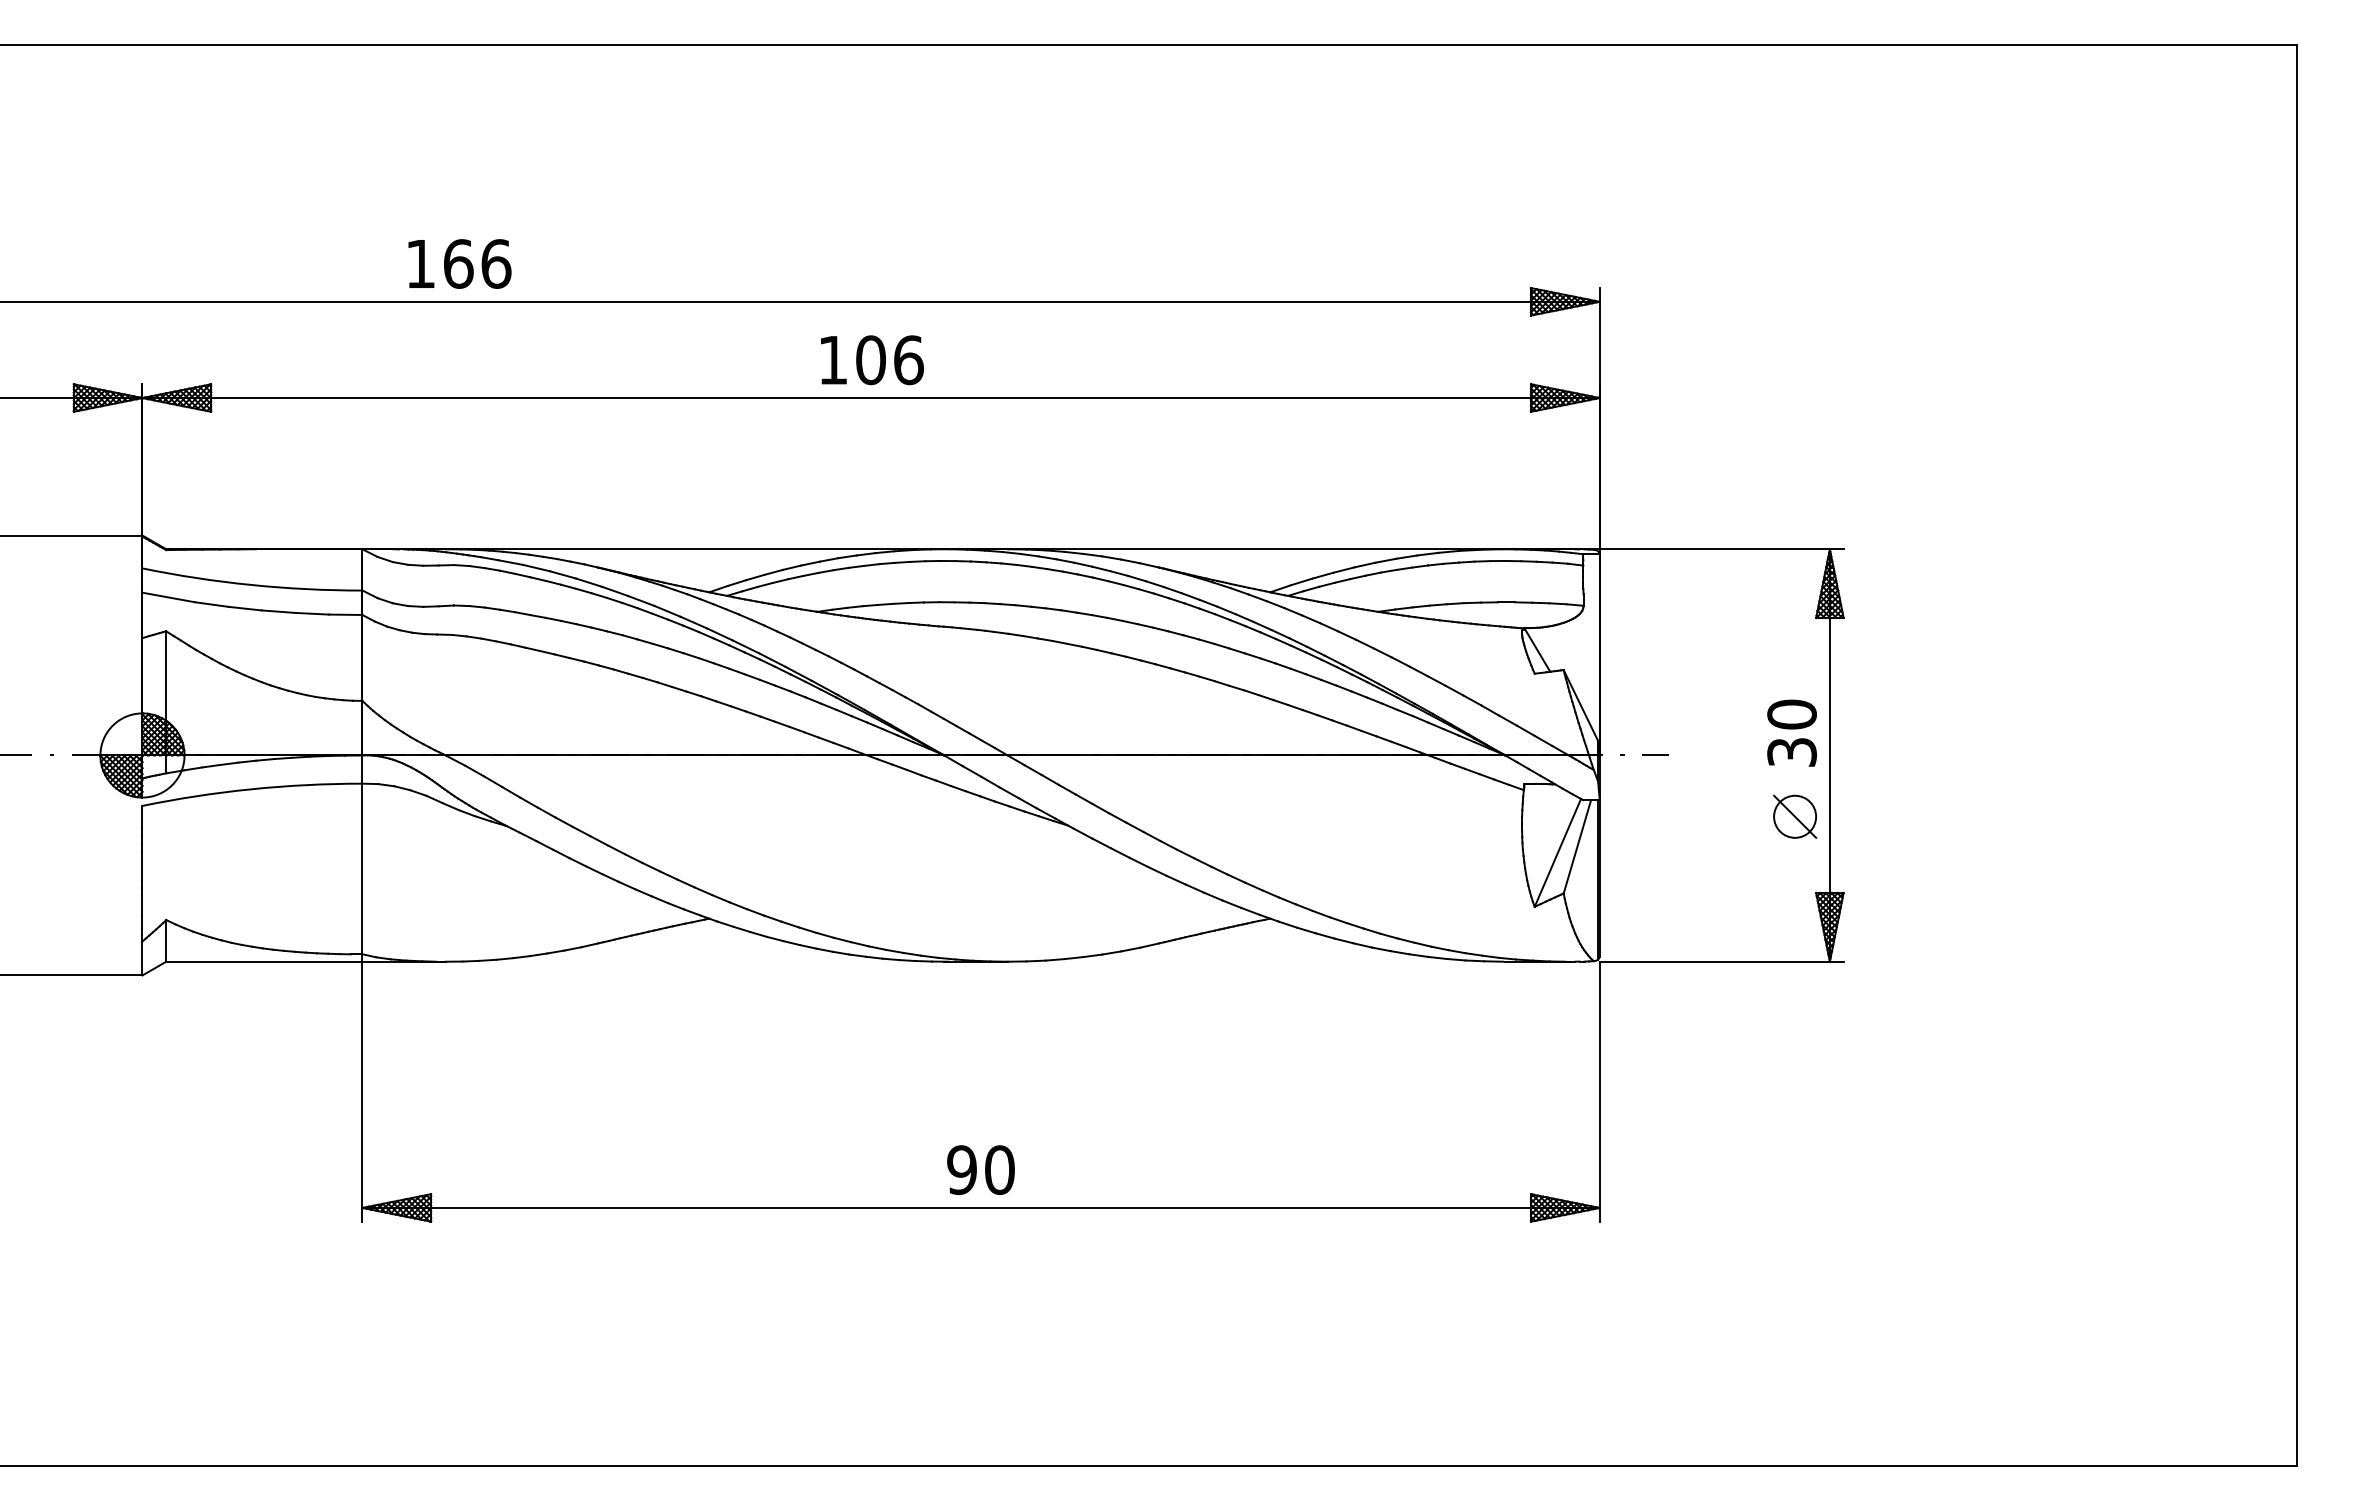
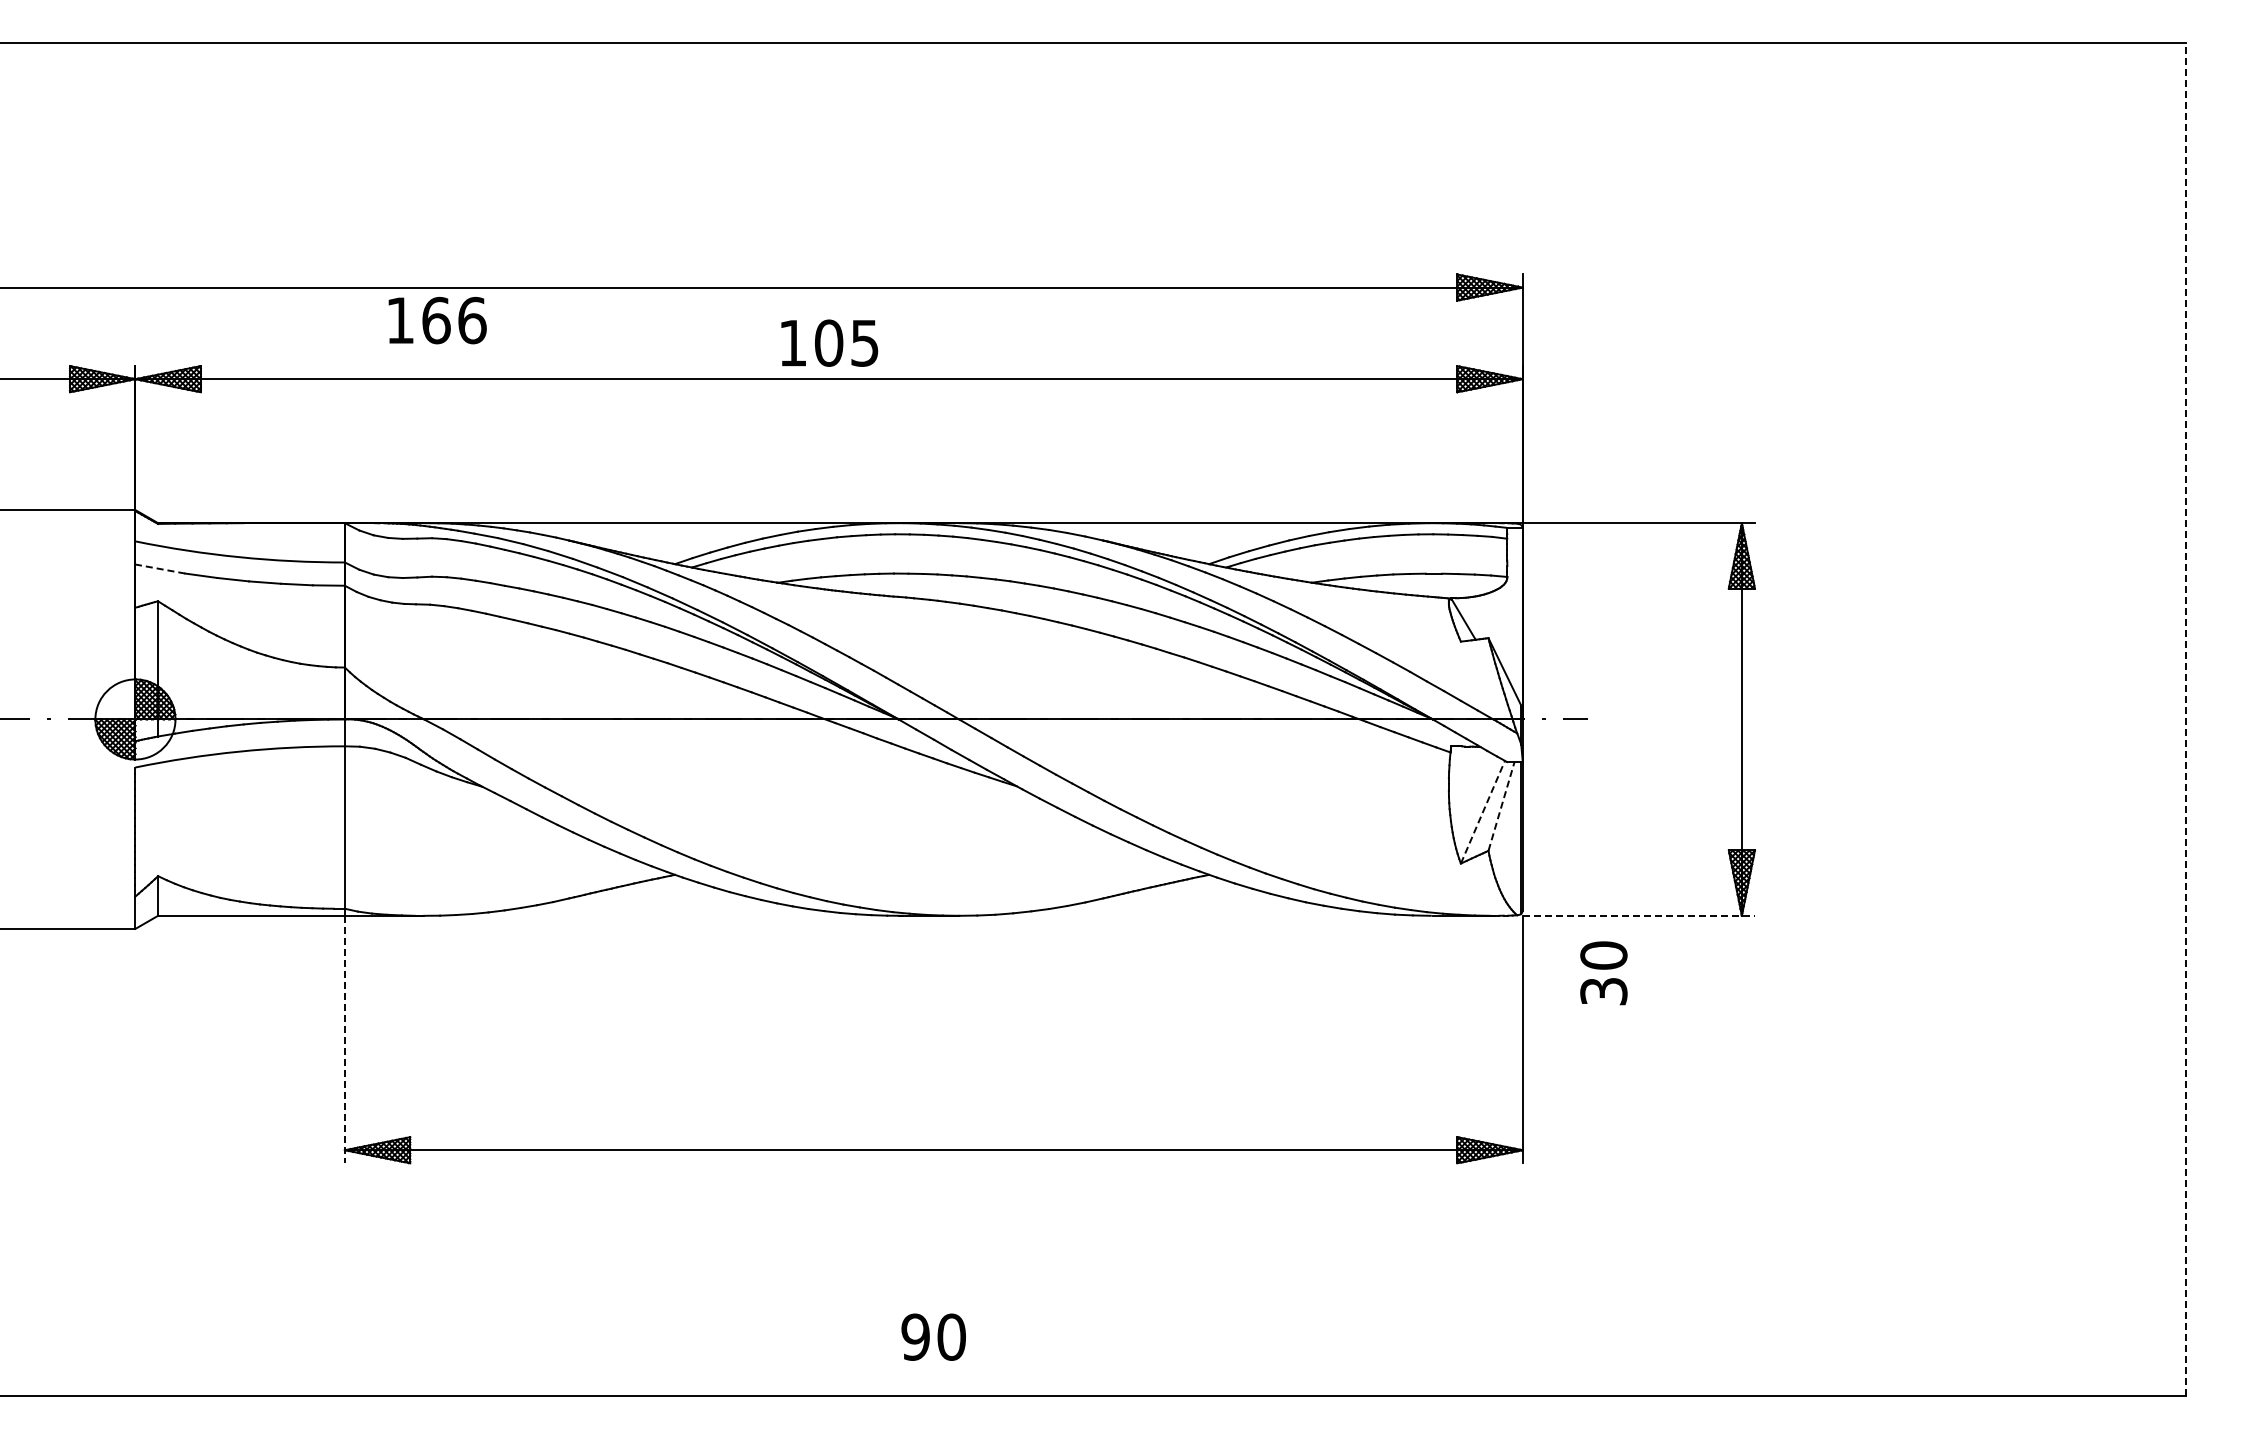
text: (459, 263) -> (437, 320), moved
text: (909, 359) -> (865, 342), 106 -> 105
line: (167, 596) -> (159, 568), solid -> dashed
text: (1791, 733) -> (1603, 973), moved
line: (2296, 755) -> (2186, 719), solid -> dashed
part: (1794, 816) -> (1708, 777), removed
line: (1577, 845) -> (1501, 805), solid -> dashed
line: (1557, 853) -> (1482, 812), solid -> dashed
line: (1722, 961) -> (1639, 915), solid -> dashed
line: (362, 1091) -> (344, 1039), solid -> dashed
text: (980, 1169) -> (933, 1336), moved

